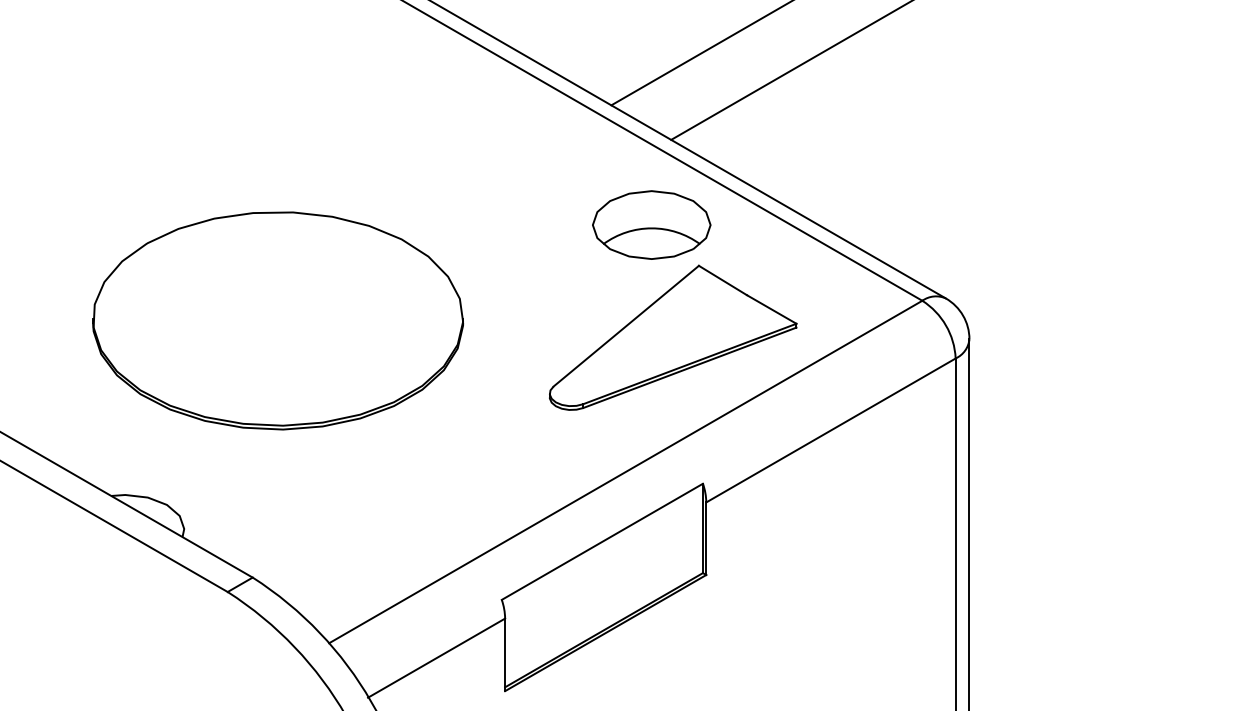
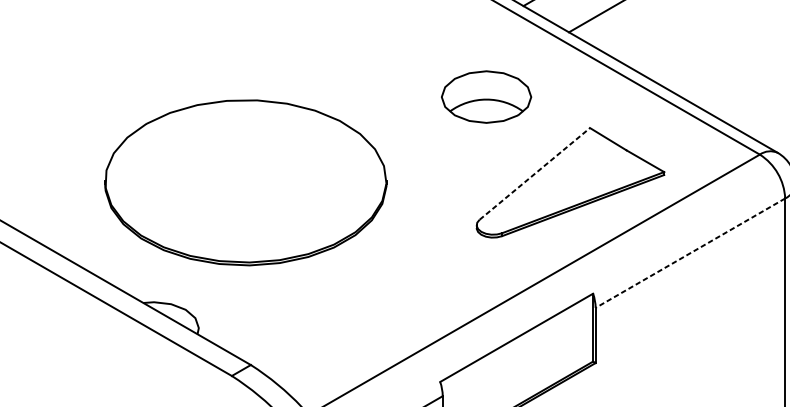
part: (651, 224) -> (486, 96), moved
part: (277, 320) -> (245, 182), moved
line: (626, 325) -> (535, 173), solid -> dashed
line: (830, 430) -> (690, 253), solid -> dashed

